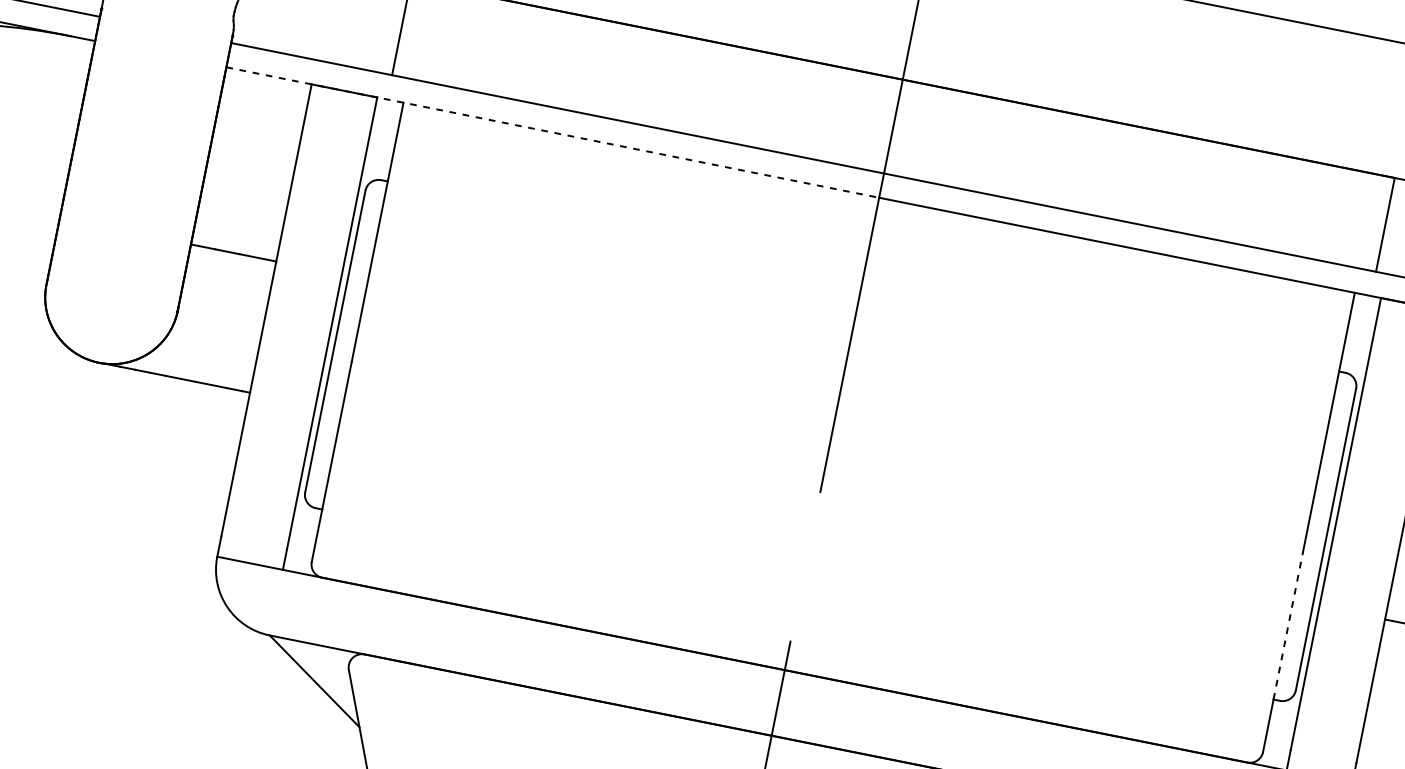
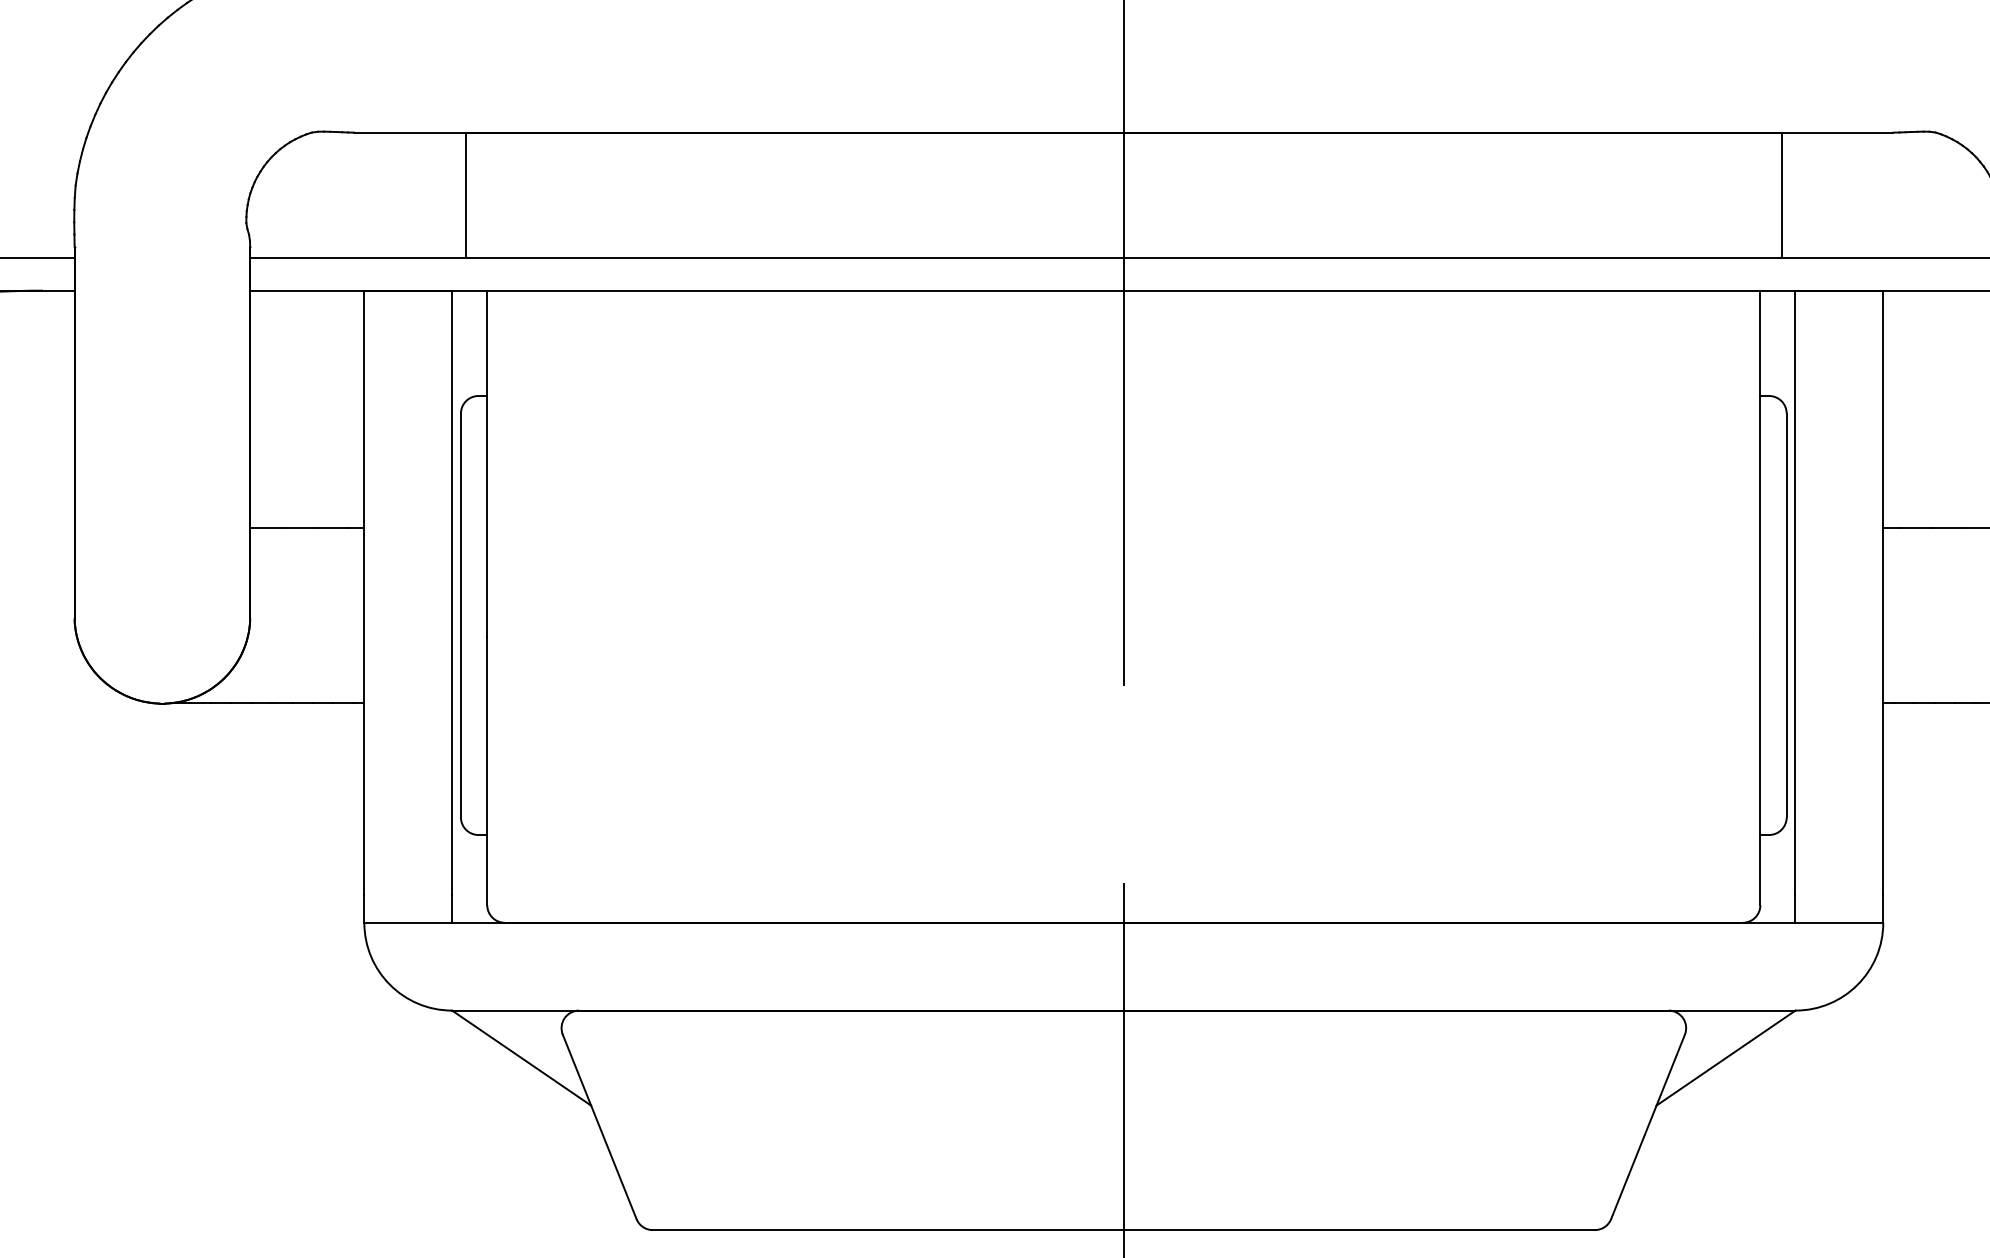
line: (553, 132) -> (687, 290), dashed -> solid
line: (1288, 625) -> (1760, 736), dashed -> solid

